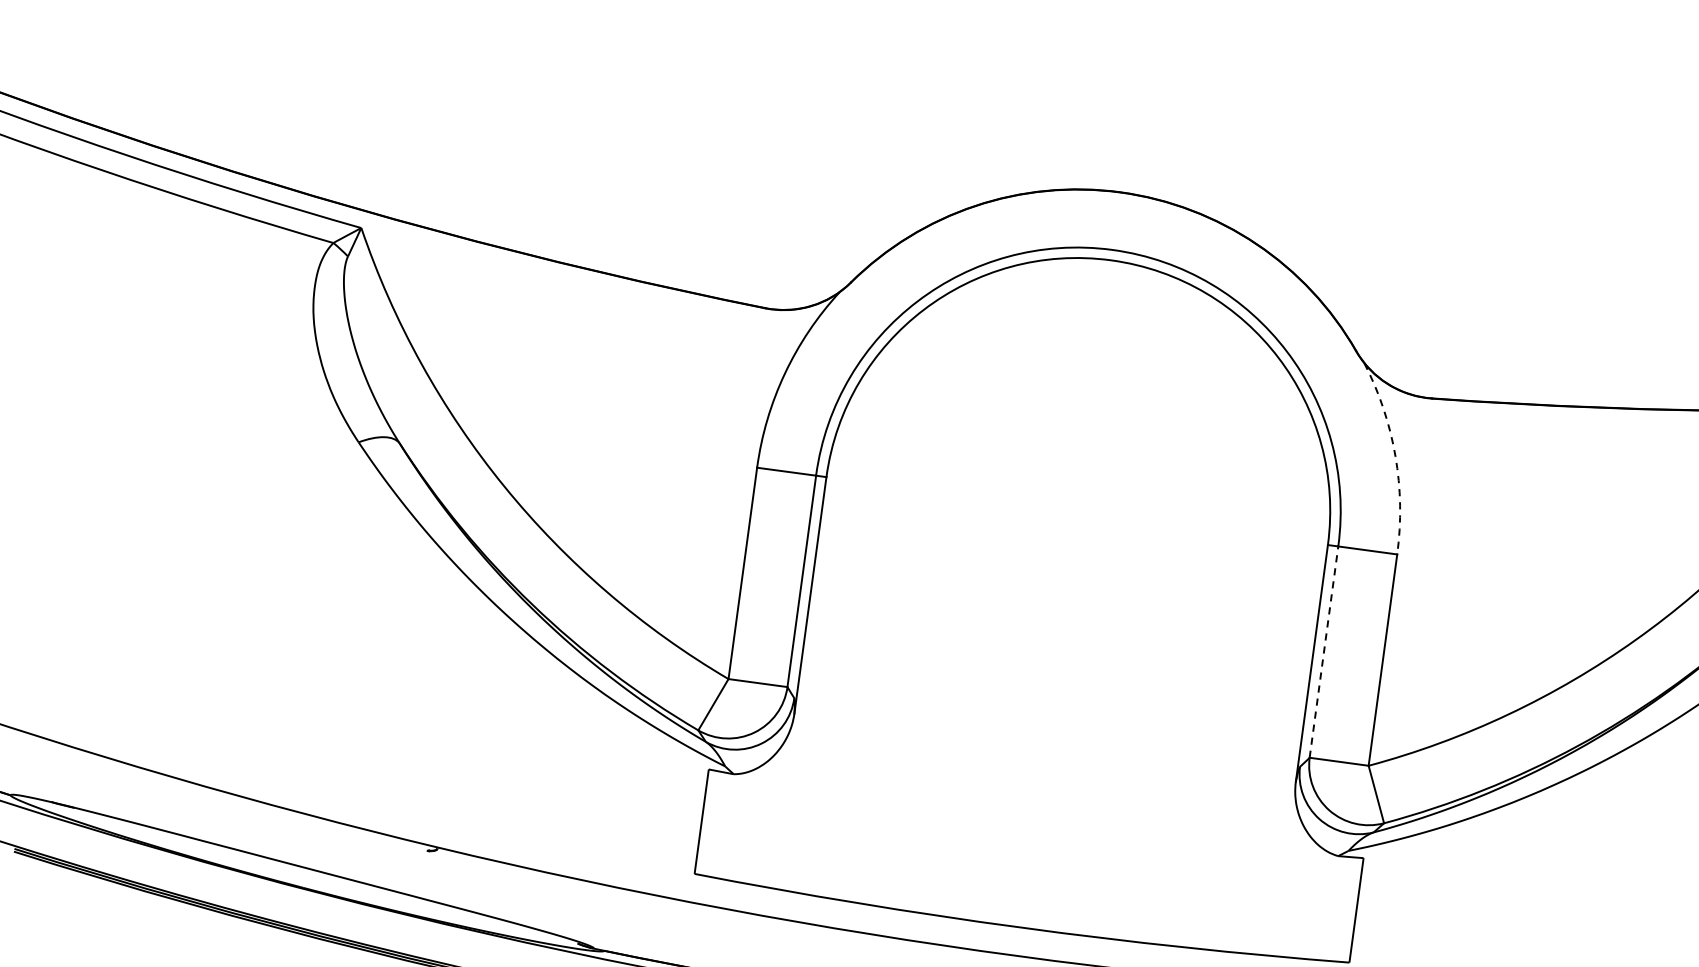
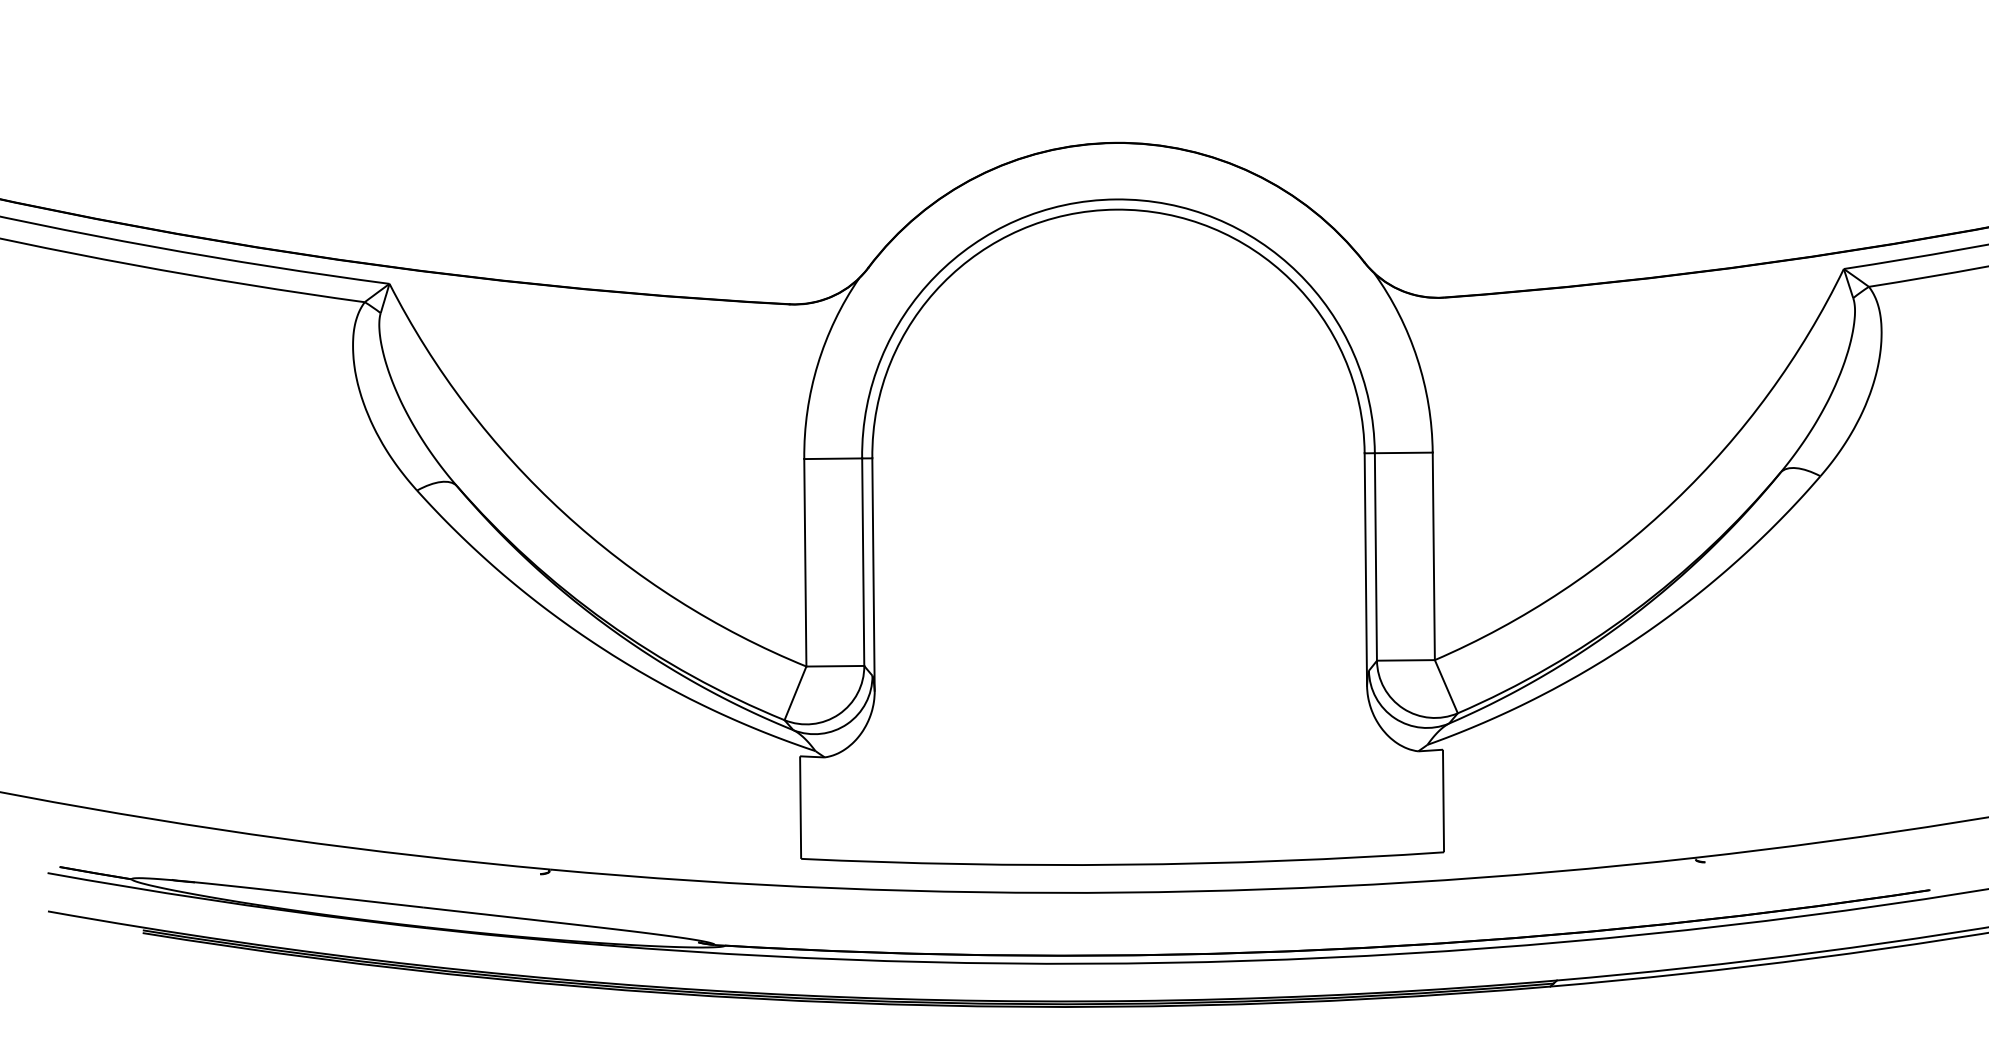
arc: (1395, 456) -> (1417, 358), dashed -> solid
line: (1323, 651) -> (1375, 556), dashed -> solid

